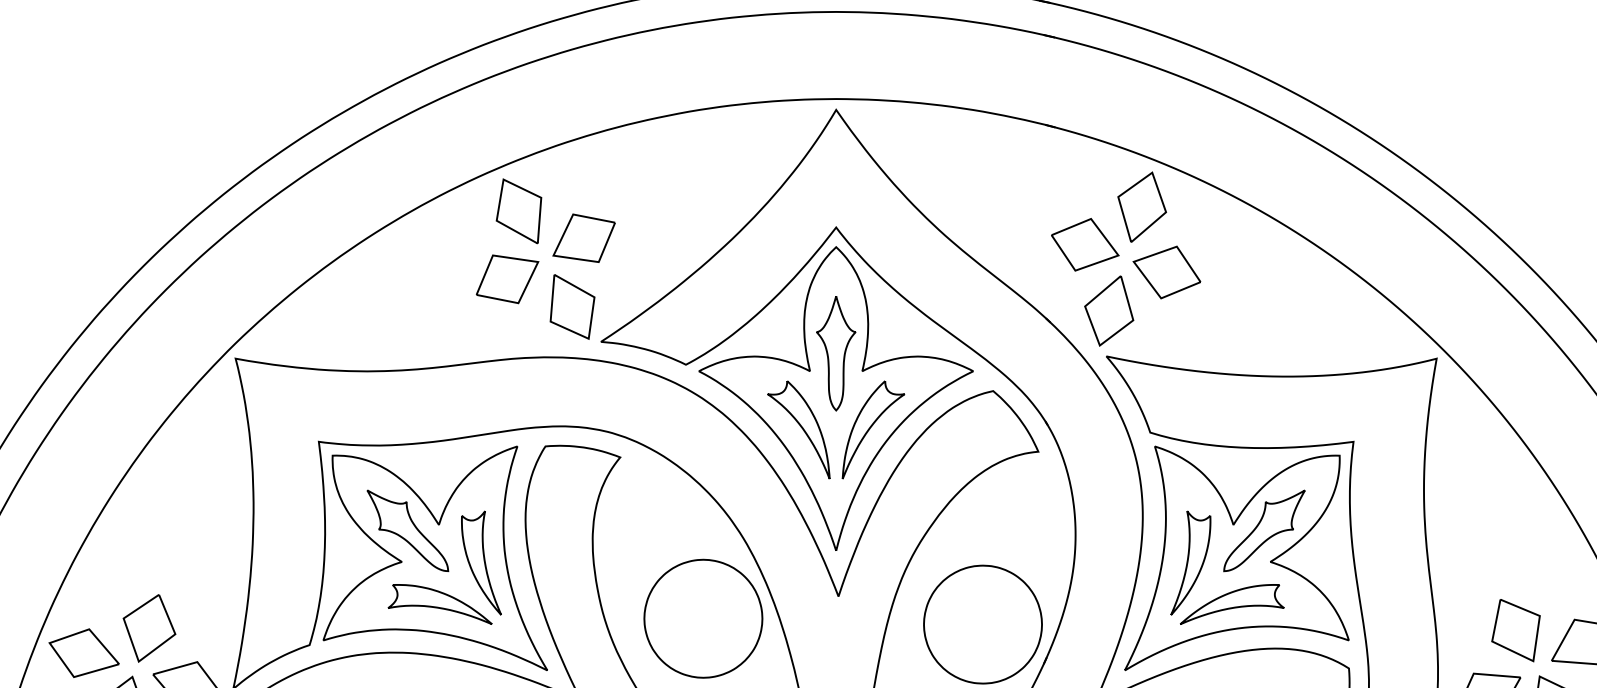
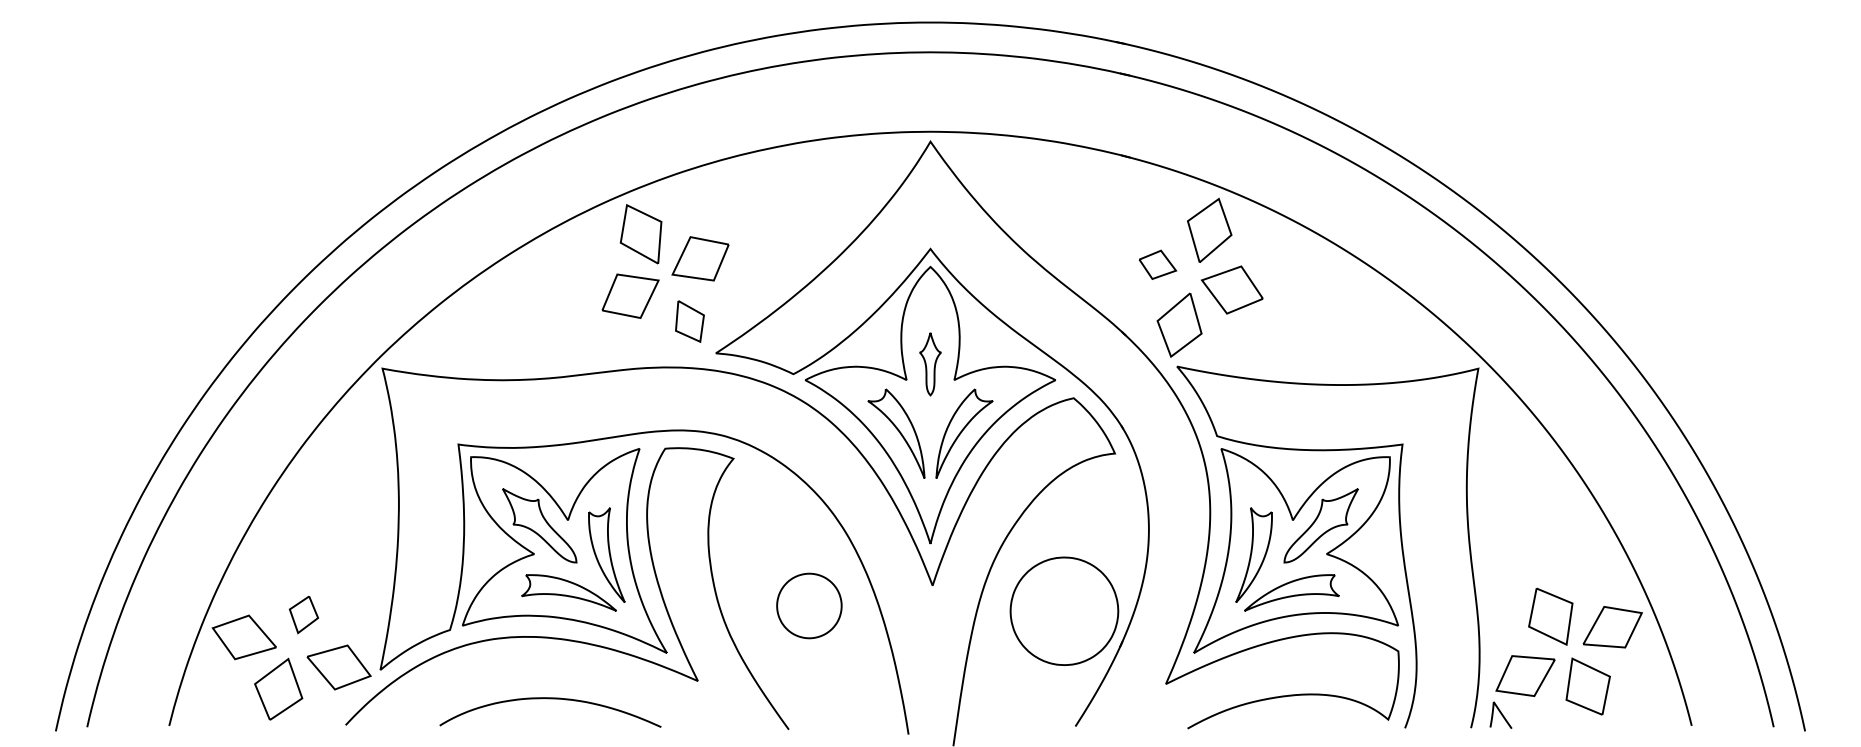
part: (1084, 244) -> (1157, 264), size x0.6
part: (572, 306) -> (689, 321), size x0.7
part: (836, 354) -> (930, 364), size x0.6
part: (703, 618) -> (809, 605), size x0.6
part: (148, 628) -> (303, 614), size x0.6

